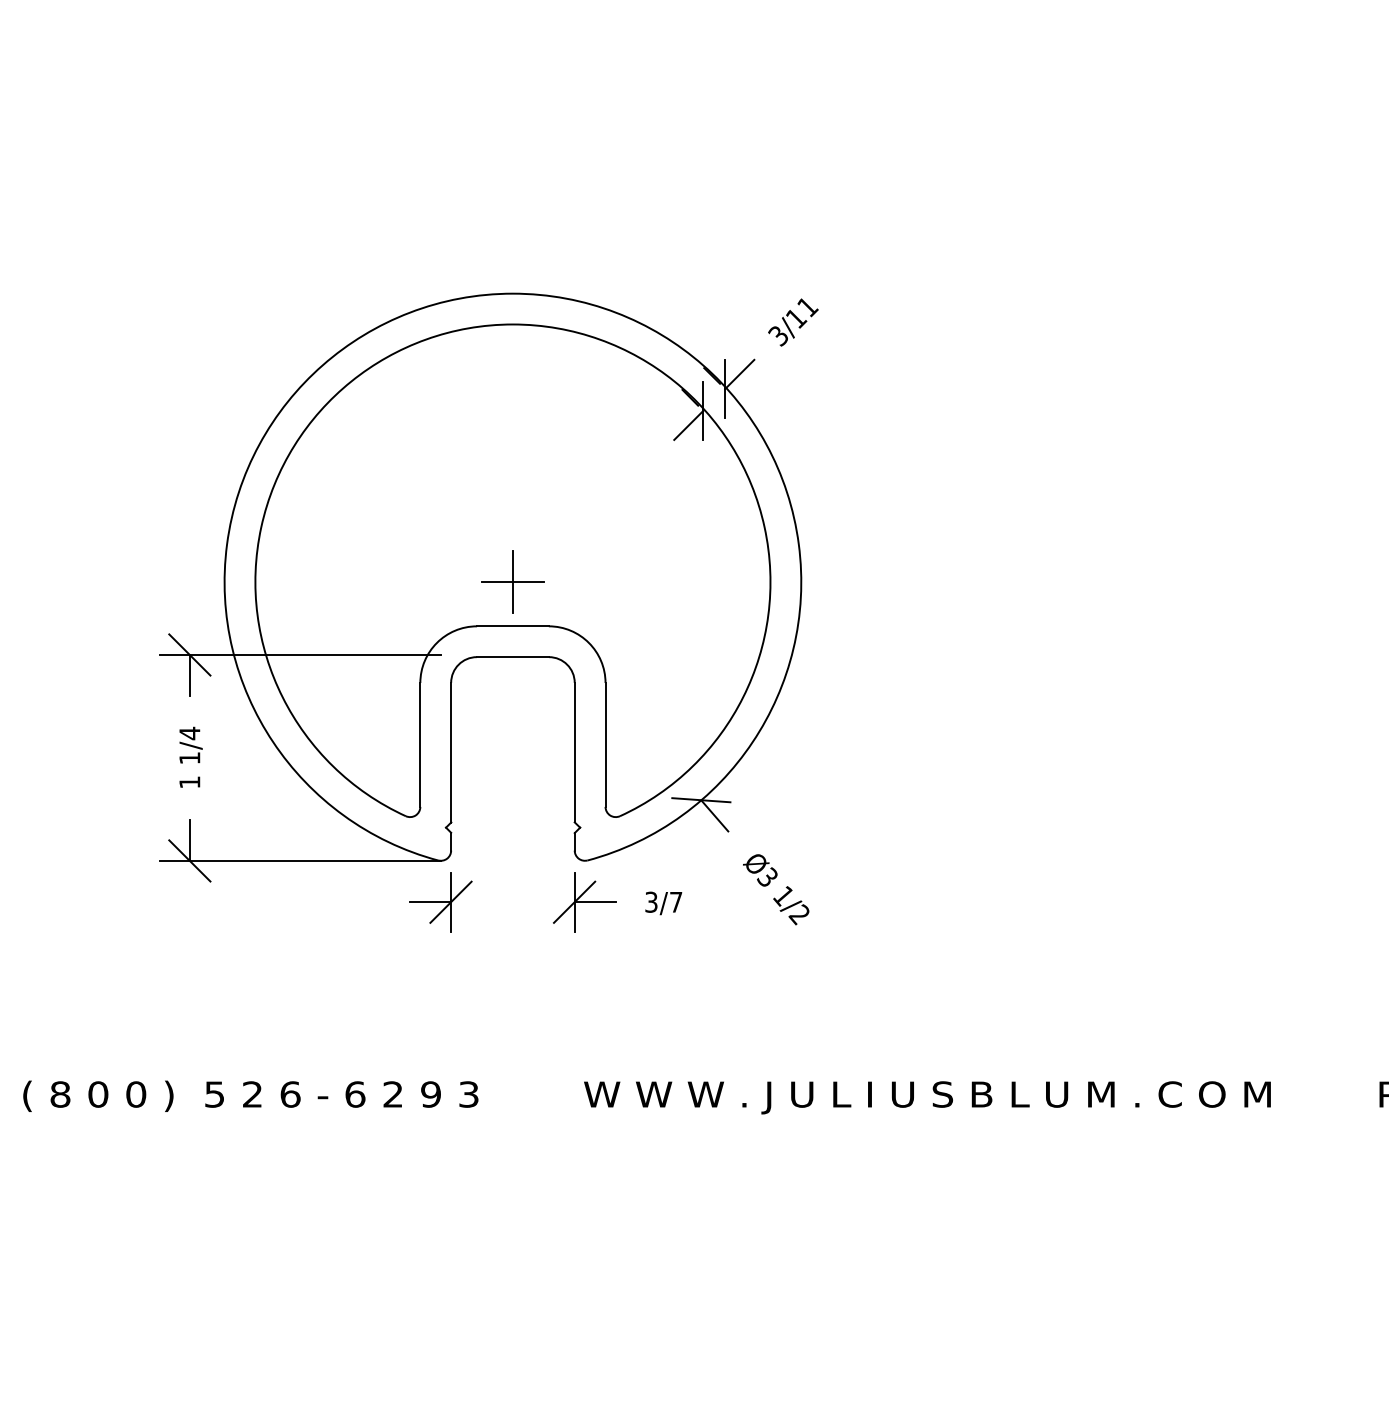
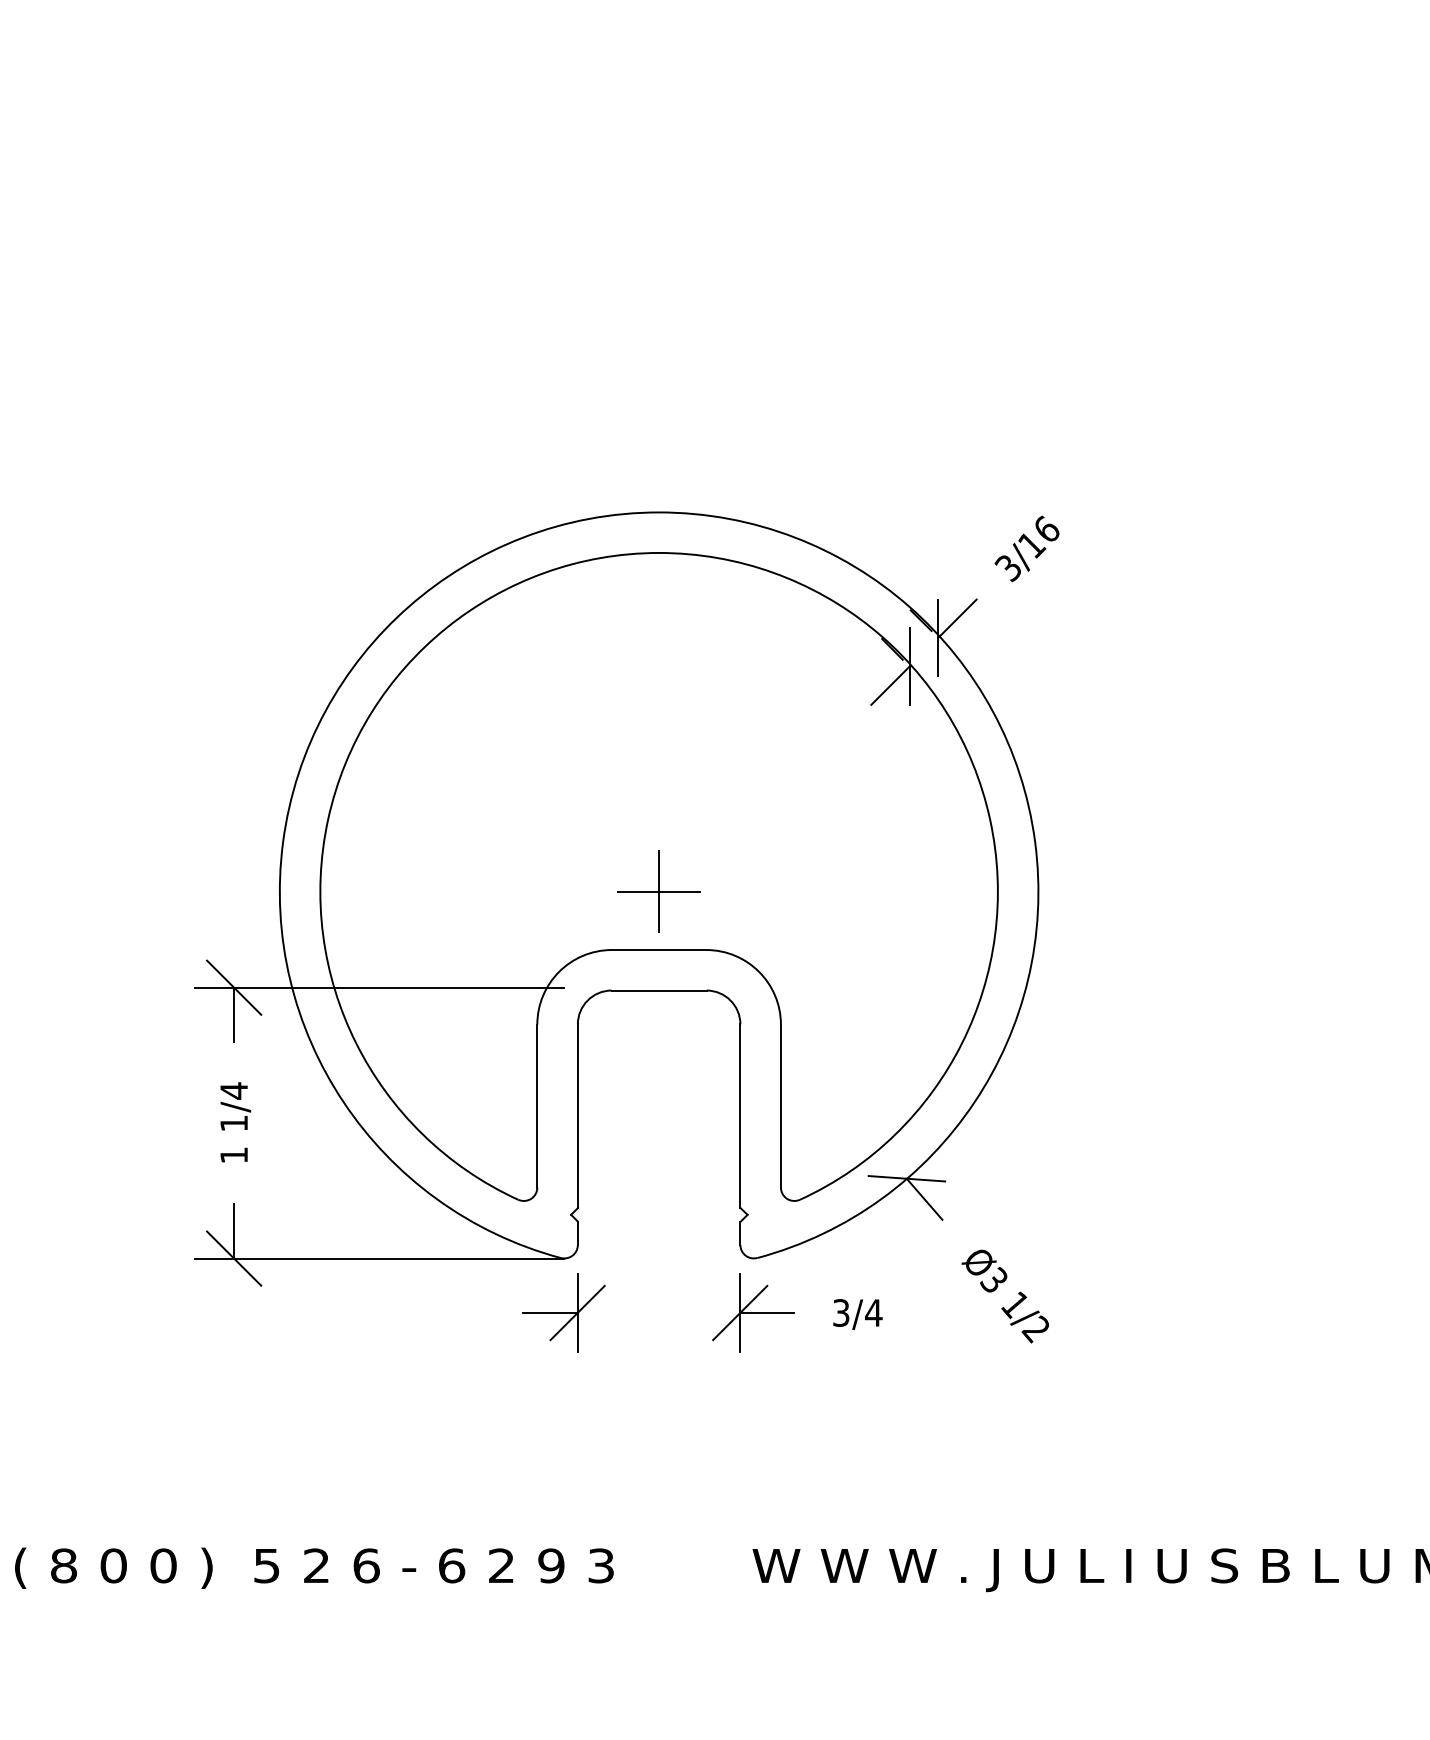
text: (807, 306) -> (1046, 529), 3/11 -> 3/16
text: (675, 902) -> (872, 1313), 3/7 -> 3/4

